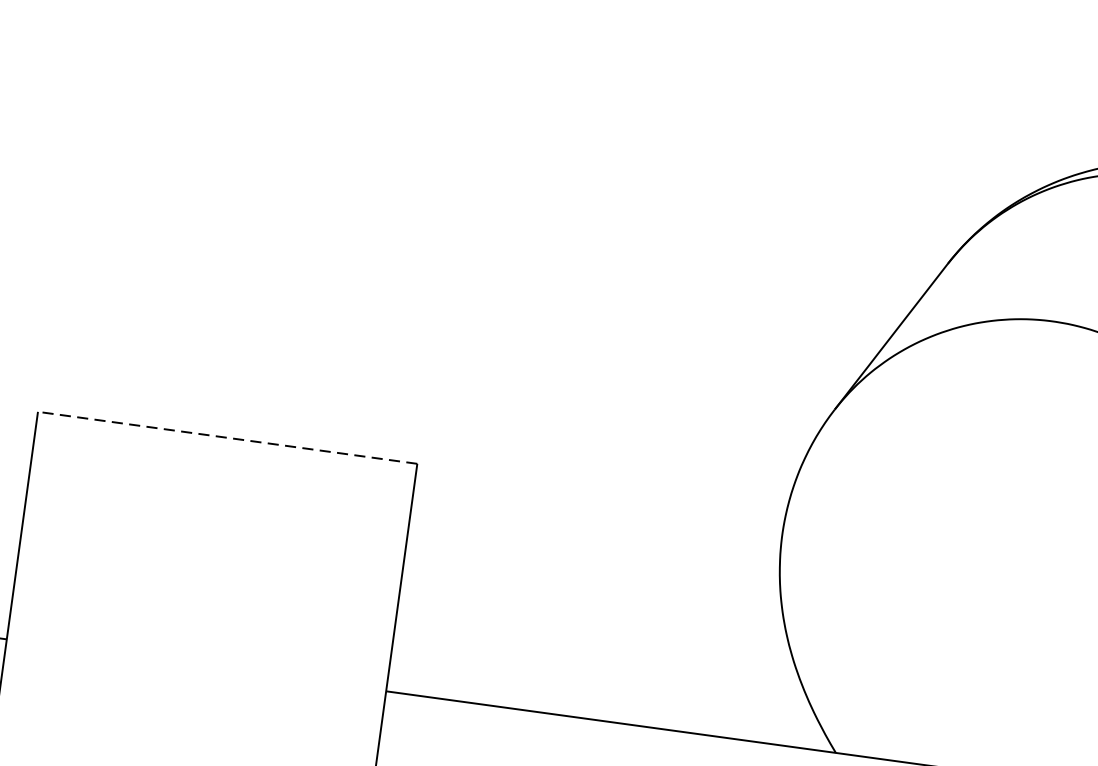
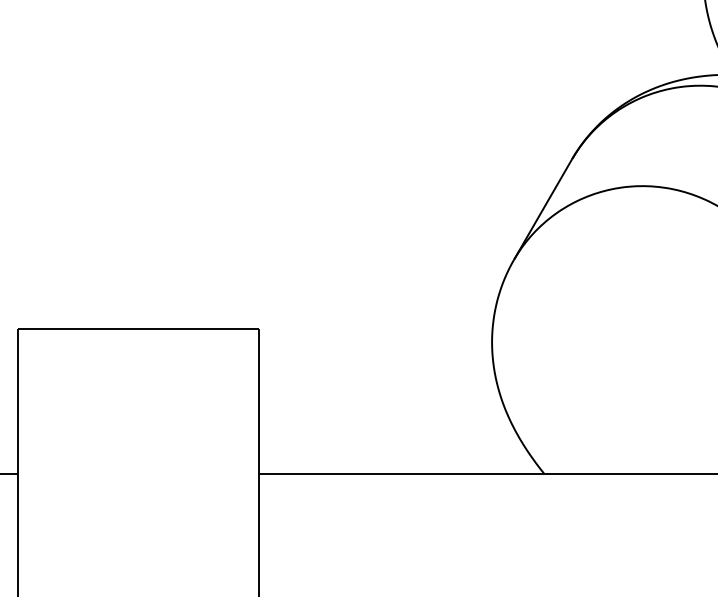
line: (226, 438) -> (137, 329), dashed -> solid

